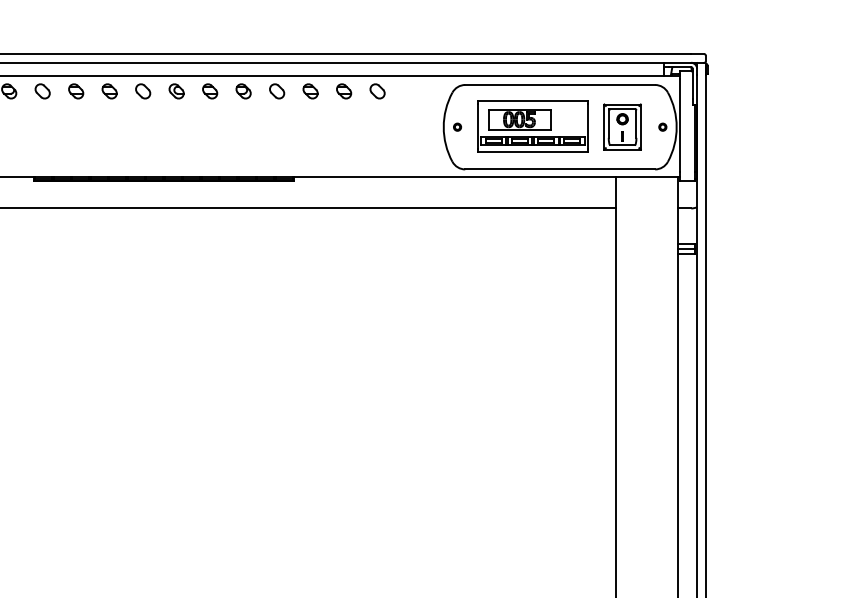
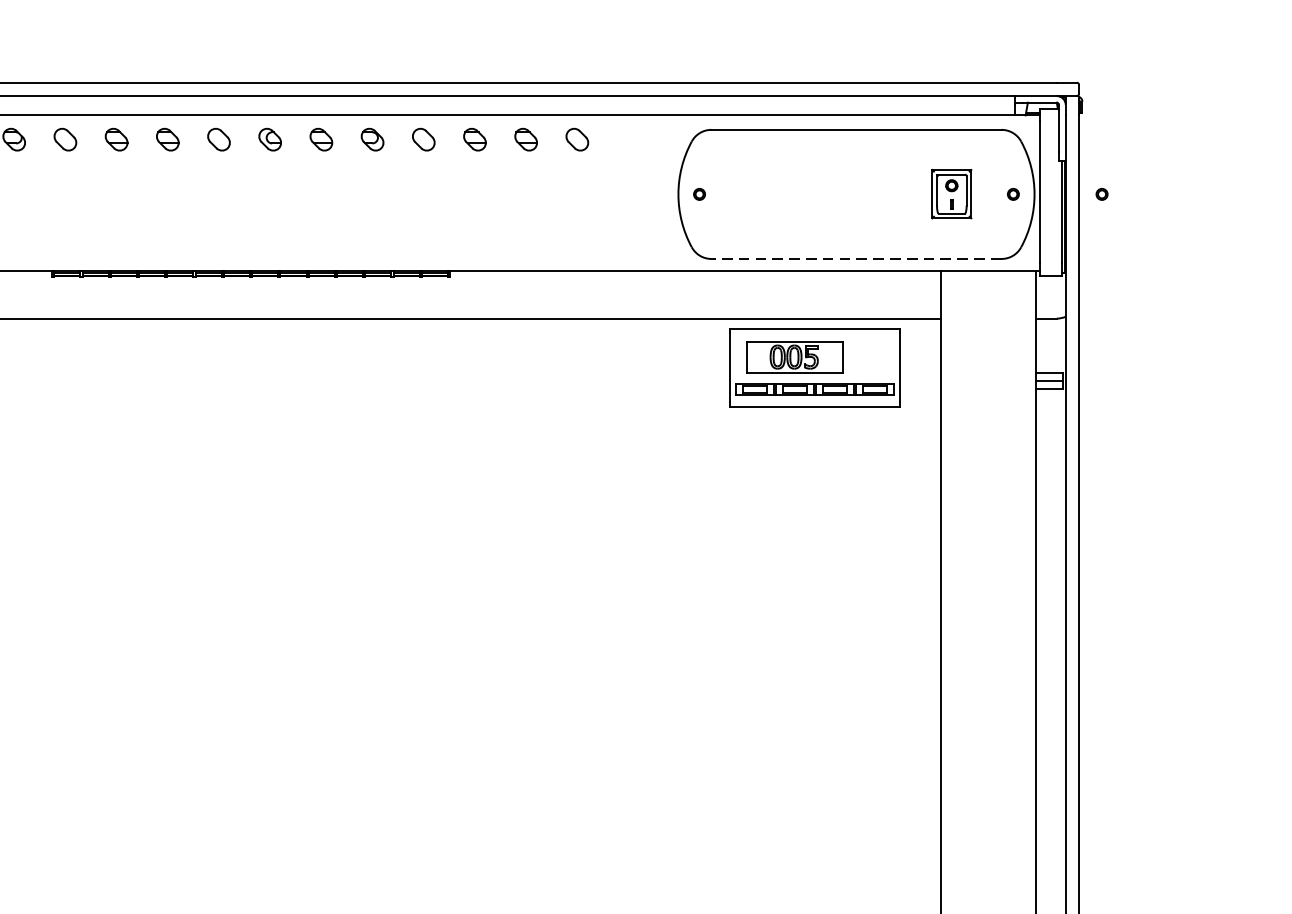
part: (532, 126) -> (814, 367), moved
part: (622, 126) -> (951, 193), size x0.7
part: (720, 126) -> (1101, 193), added
line: (560, 169) -> (856, 259), solid -> dashed

